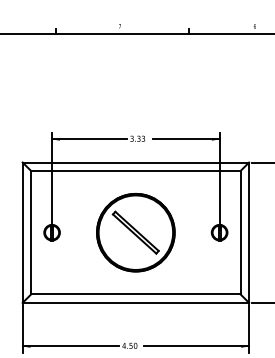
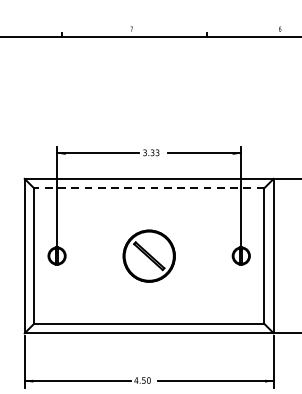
line: (135, 171) -> (148, 188), solid -> dashed
part: (135, 232) -> (148, 255), size x0.6

